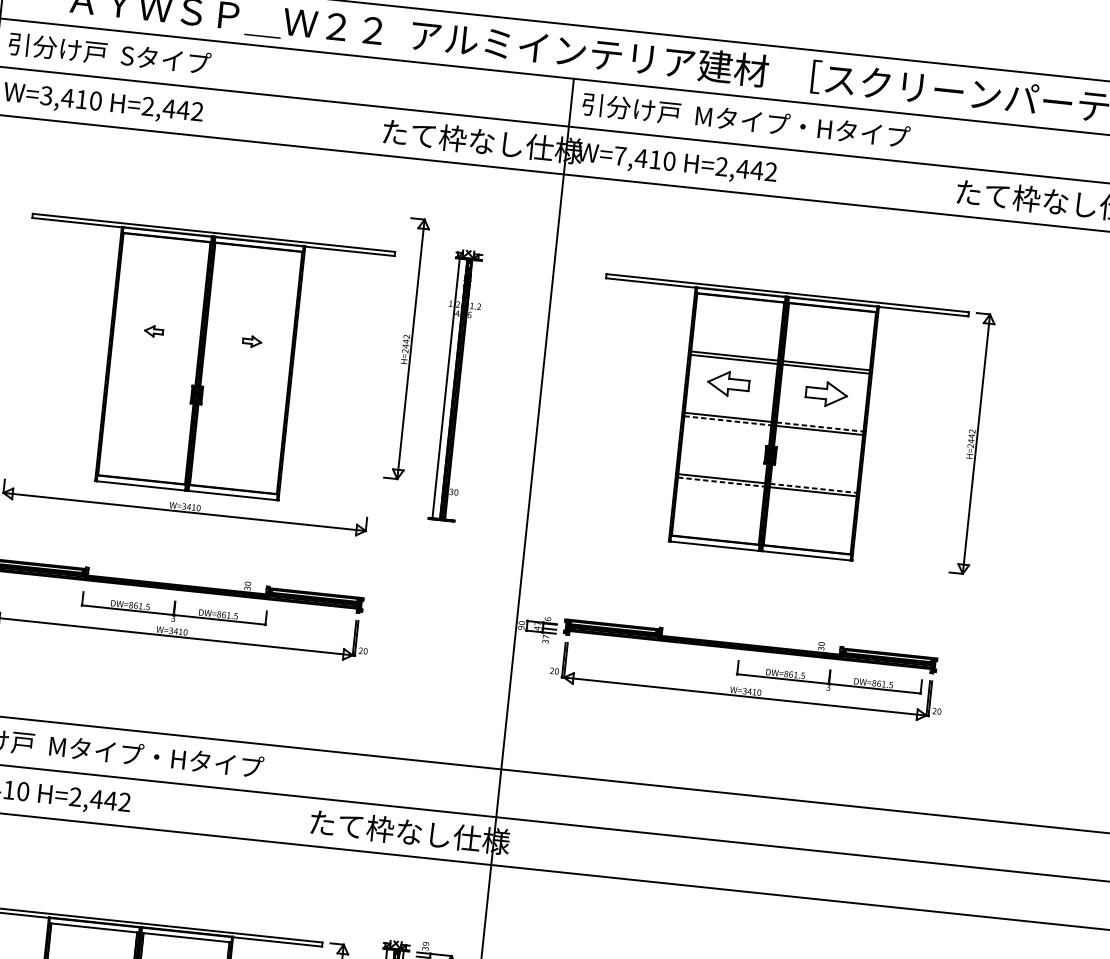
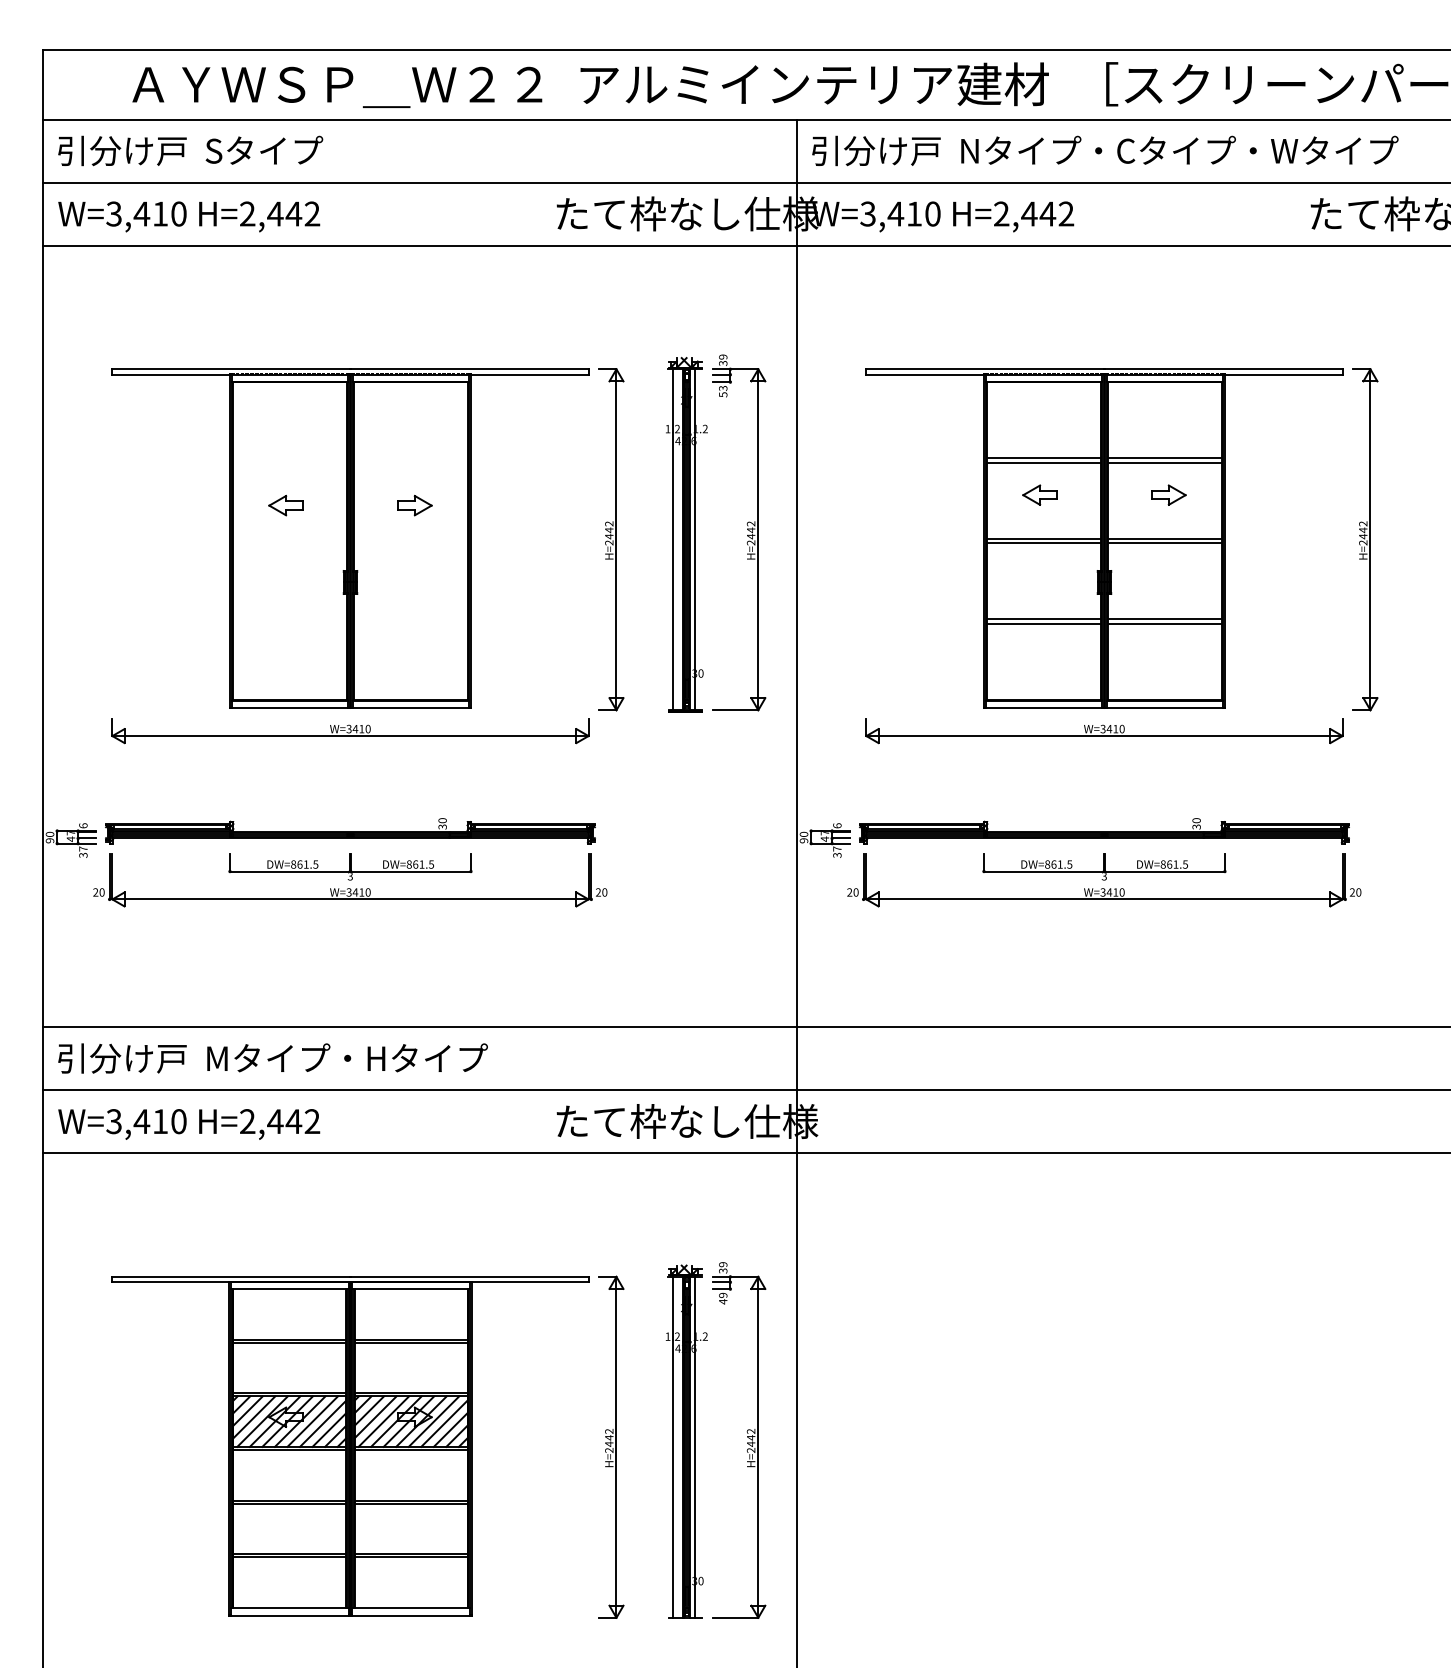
text: (863, 132) -> (1180, 149), 引分け戸  Mタイプ・Hタイプ -> 引分け戸  Nタイプ・Cタイプ・Wタイプ
text: (619, 155) -> (867, 213), W=7,410 -> W=3,410
part: (153, 331) -> (285, 505), size x1.43
part: (251, 341) -> (414, 505), size x1.43
part: (407, 348) -> (611, 539), moved
part: (728, 383) -> (1039, 494), size x0.62
line: (462, 389) -> (695, 539), added
part: (502, 390) -> (747, 534), added
part: (826, 393) -> (1168, 494), size x0.62
line: (728, 420) -> (1044, 543), dashed -> solid
line: (820, 426) -> (1165, 538), dashed -> solid
line: (721, 481) -> (1044, 623), dashed -> solid
line: (814, 488) -> (1165, 619), dashed -> solid
part: (758, 568) -> (1104, 731), added
part: (829, 680) -> (1104, 866), moved

